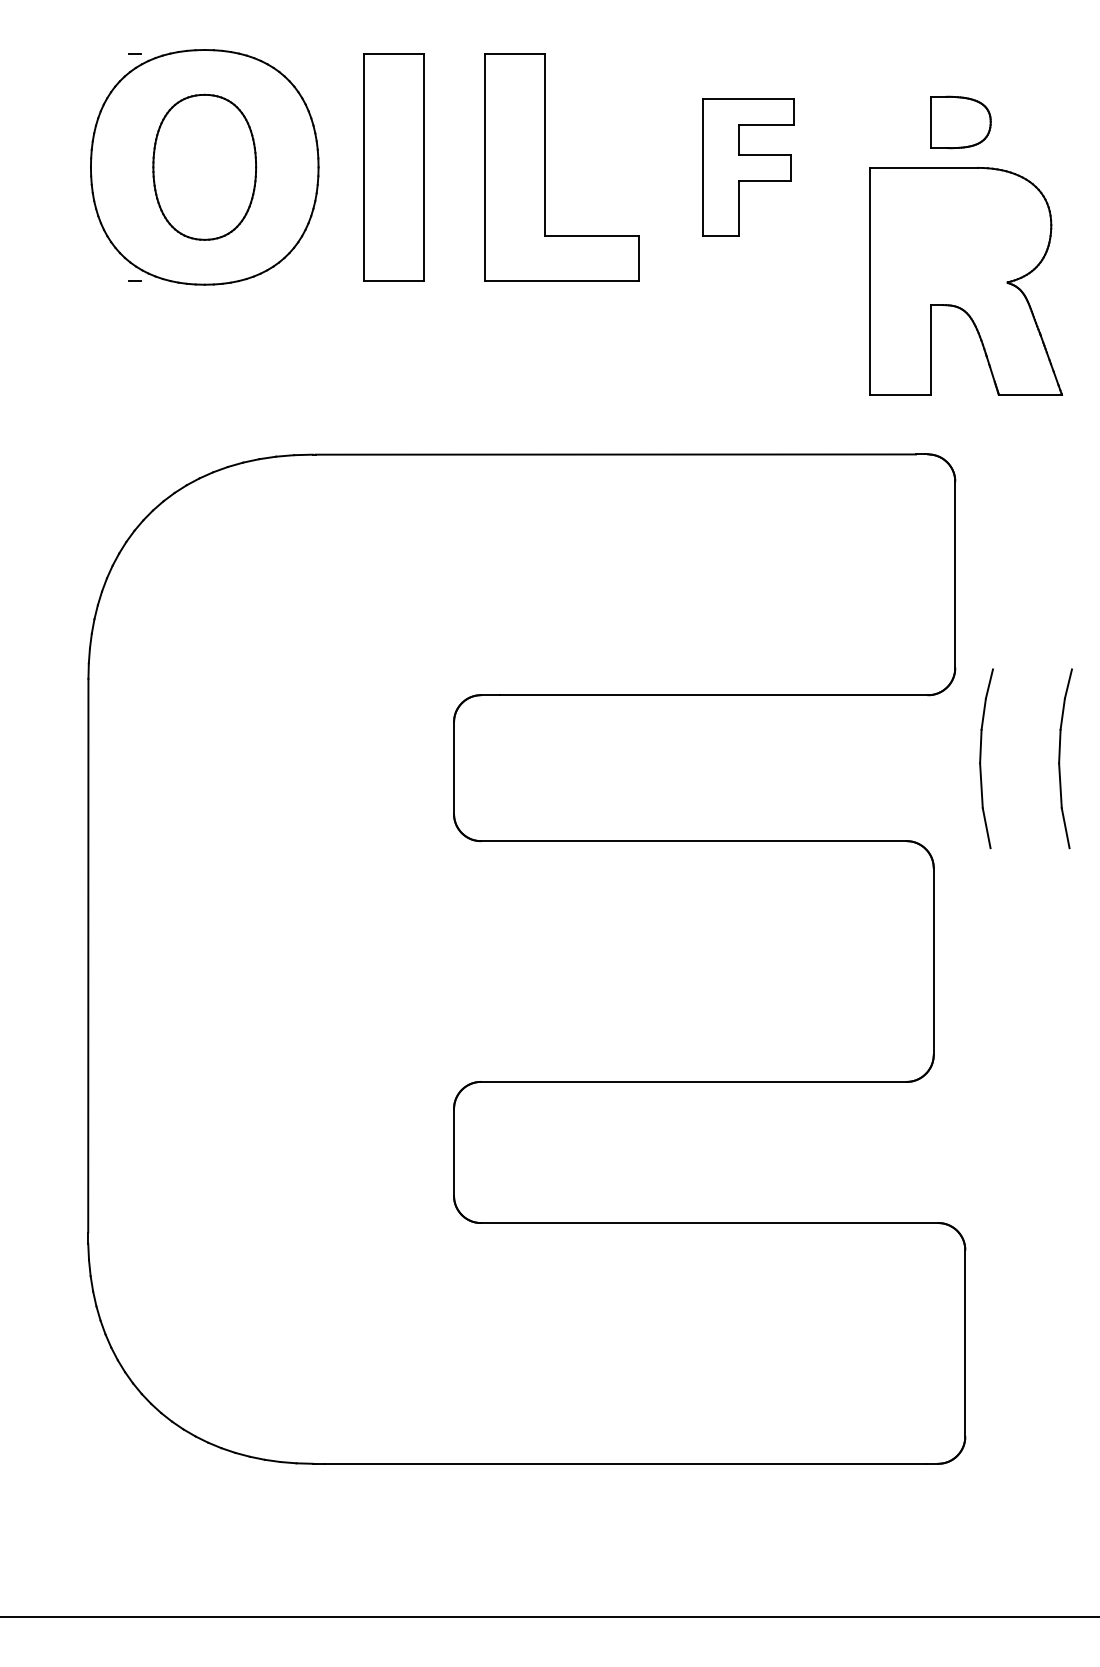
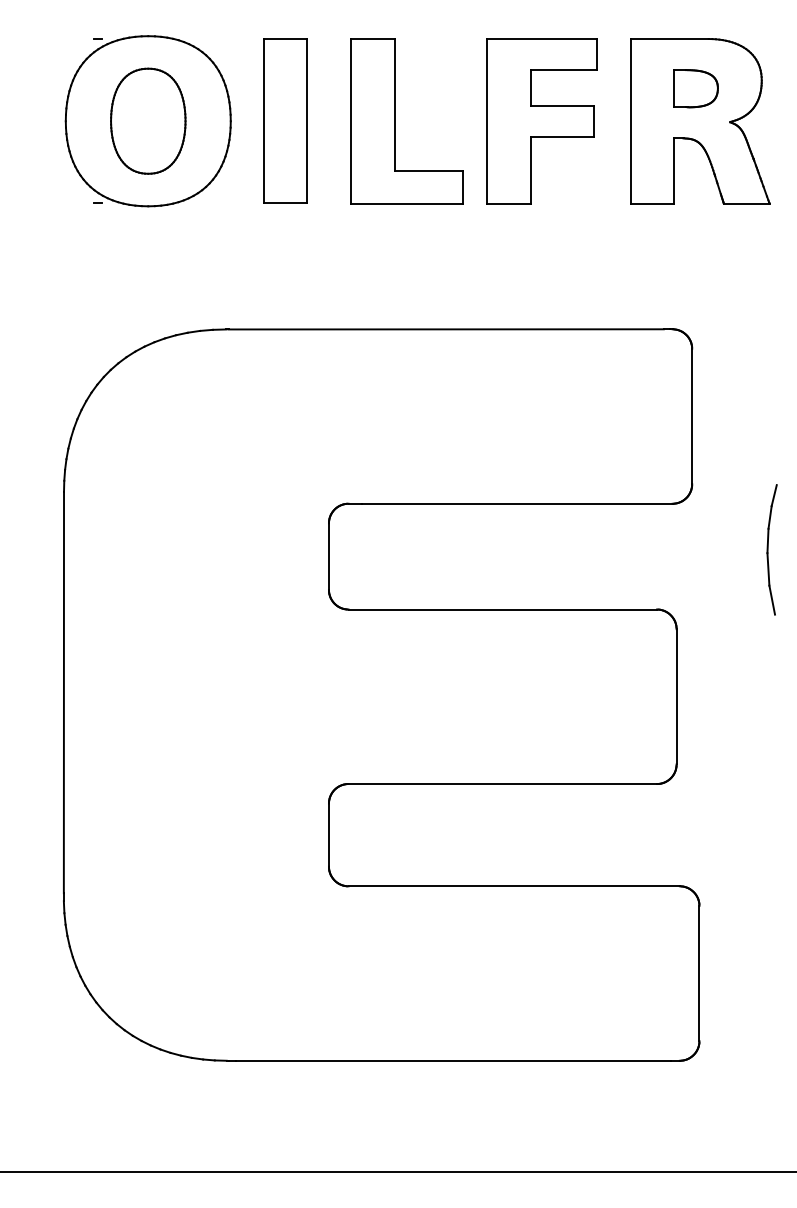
part: (747, 167) -> (541, 121), size x1.67
part: (965, 281) -> (699, 121), moved
part: (986, 758) -> (714, 549), removed

